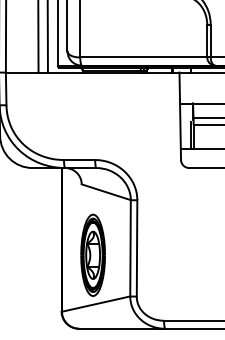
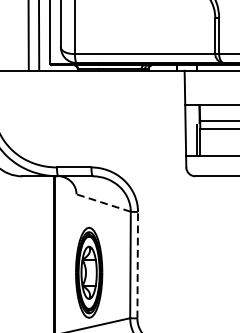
line: (106, 192) -> (103, 203), solid -> dashed
line: (137, 247) -> (138, 264), solid -> dashed

